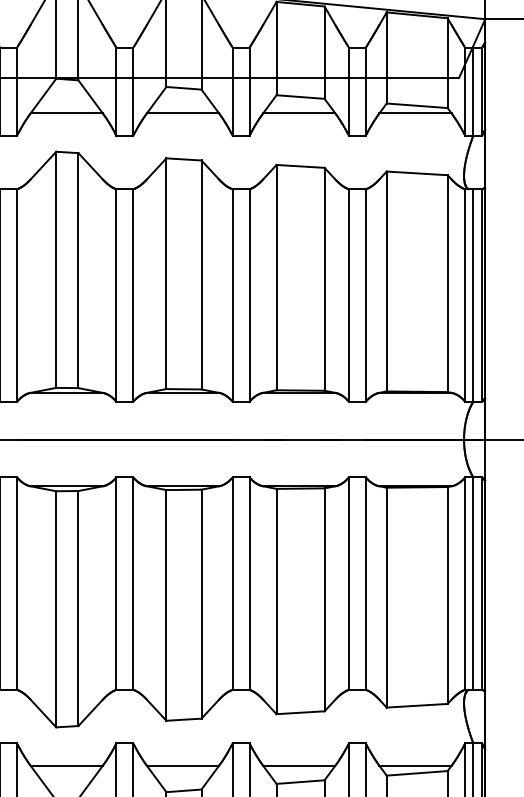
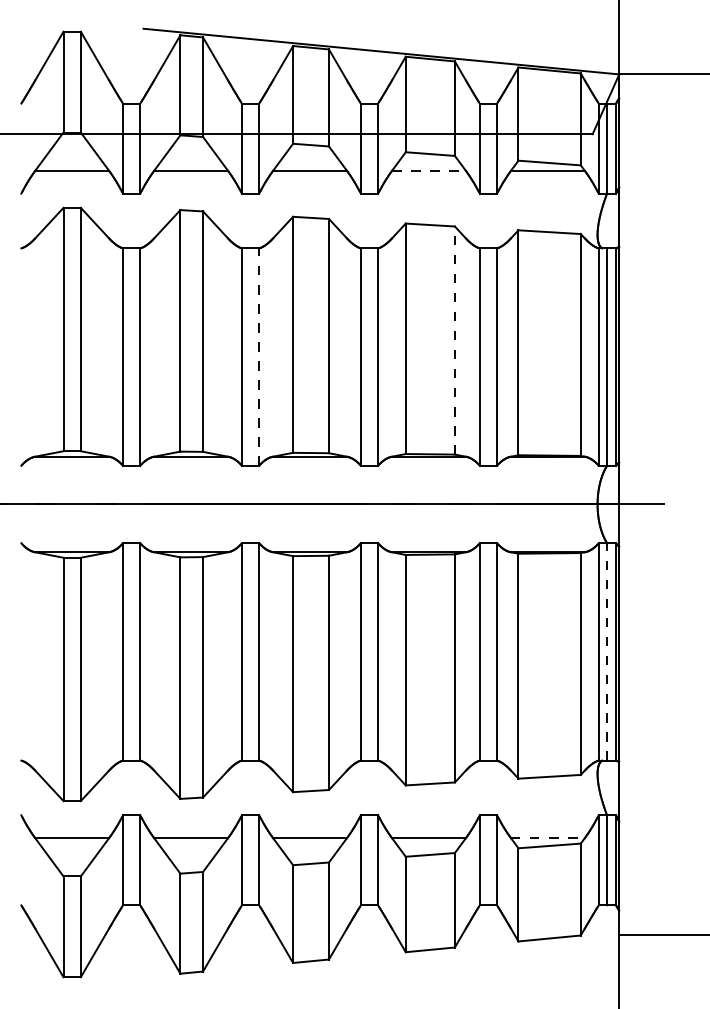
line: (298, 113) -> (428, 170), solid -> dashed
line: (324, 279) -> (454, 340), solid -> dashed
line: (133, 295) -> (259, 357), solid -> dashed
line: (473, 583) -> (607, 651), solid -> dashed
line: (415, 766) -> (547, 838), solid -> dashed

